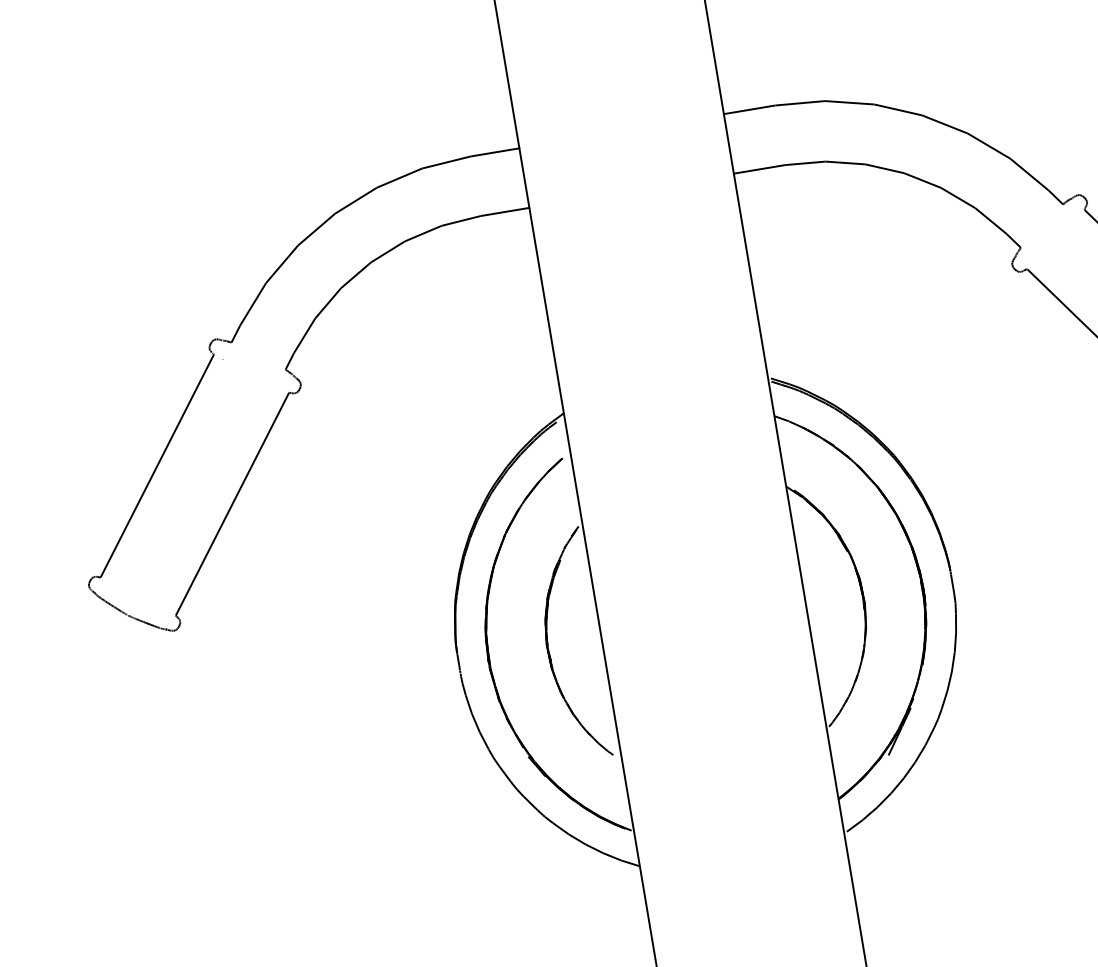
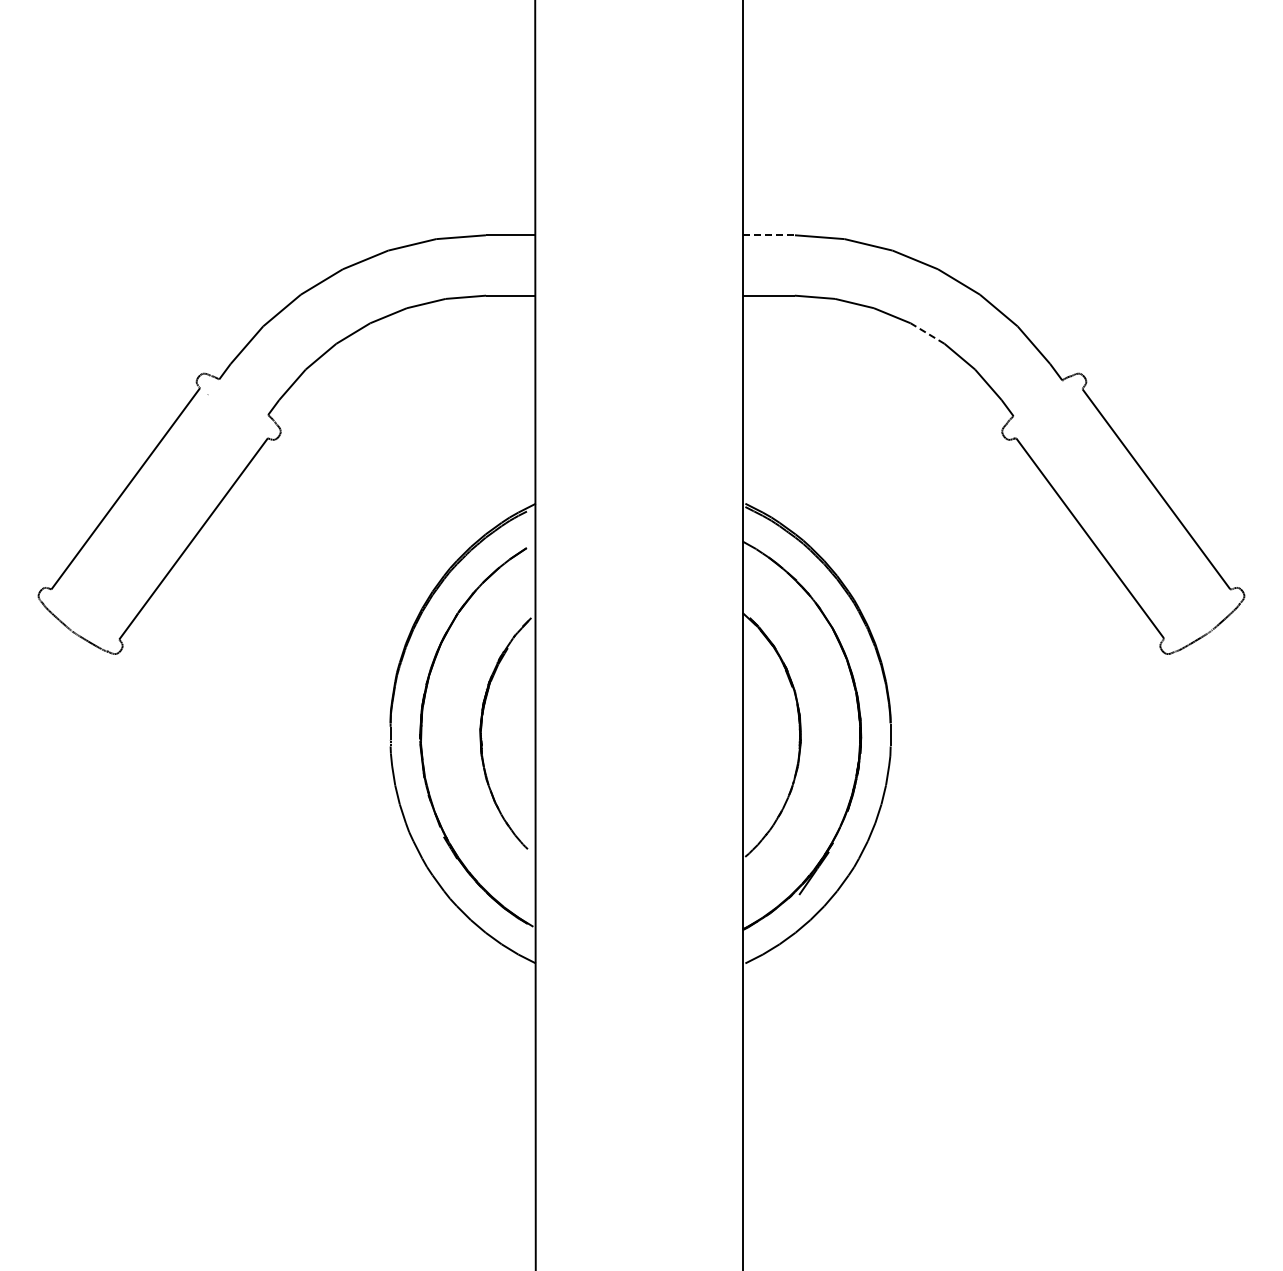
line: (750, 109) -> (769, 235), solid -> dashed
line: (922, 180) -> (927, 333), solid -> dashed

